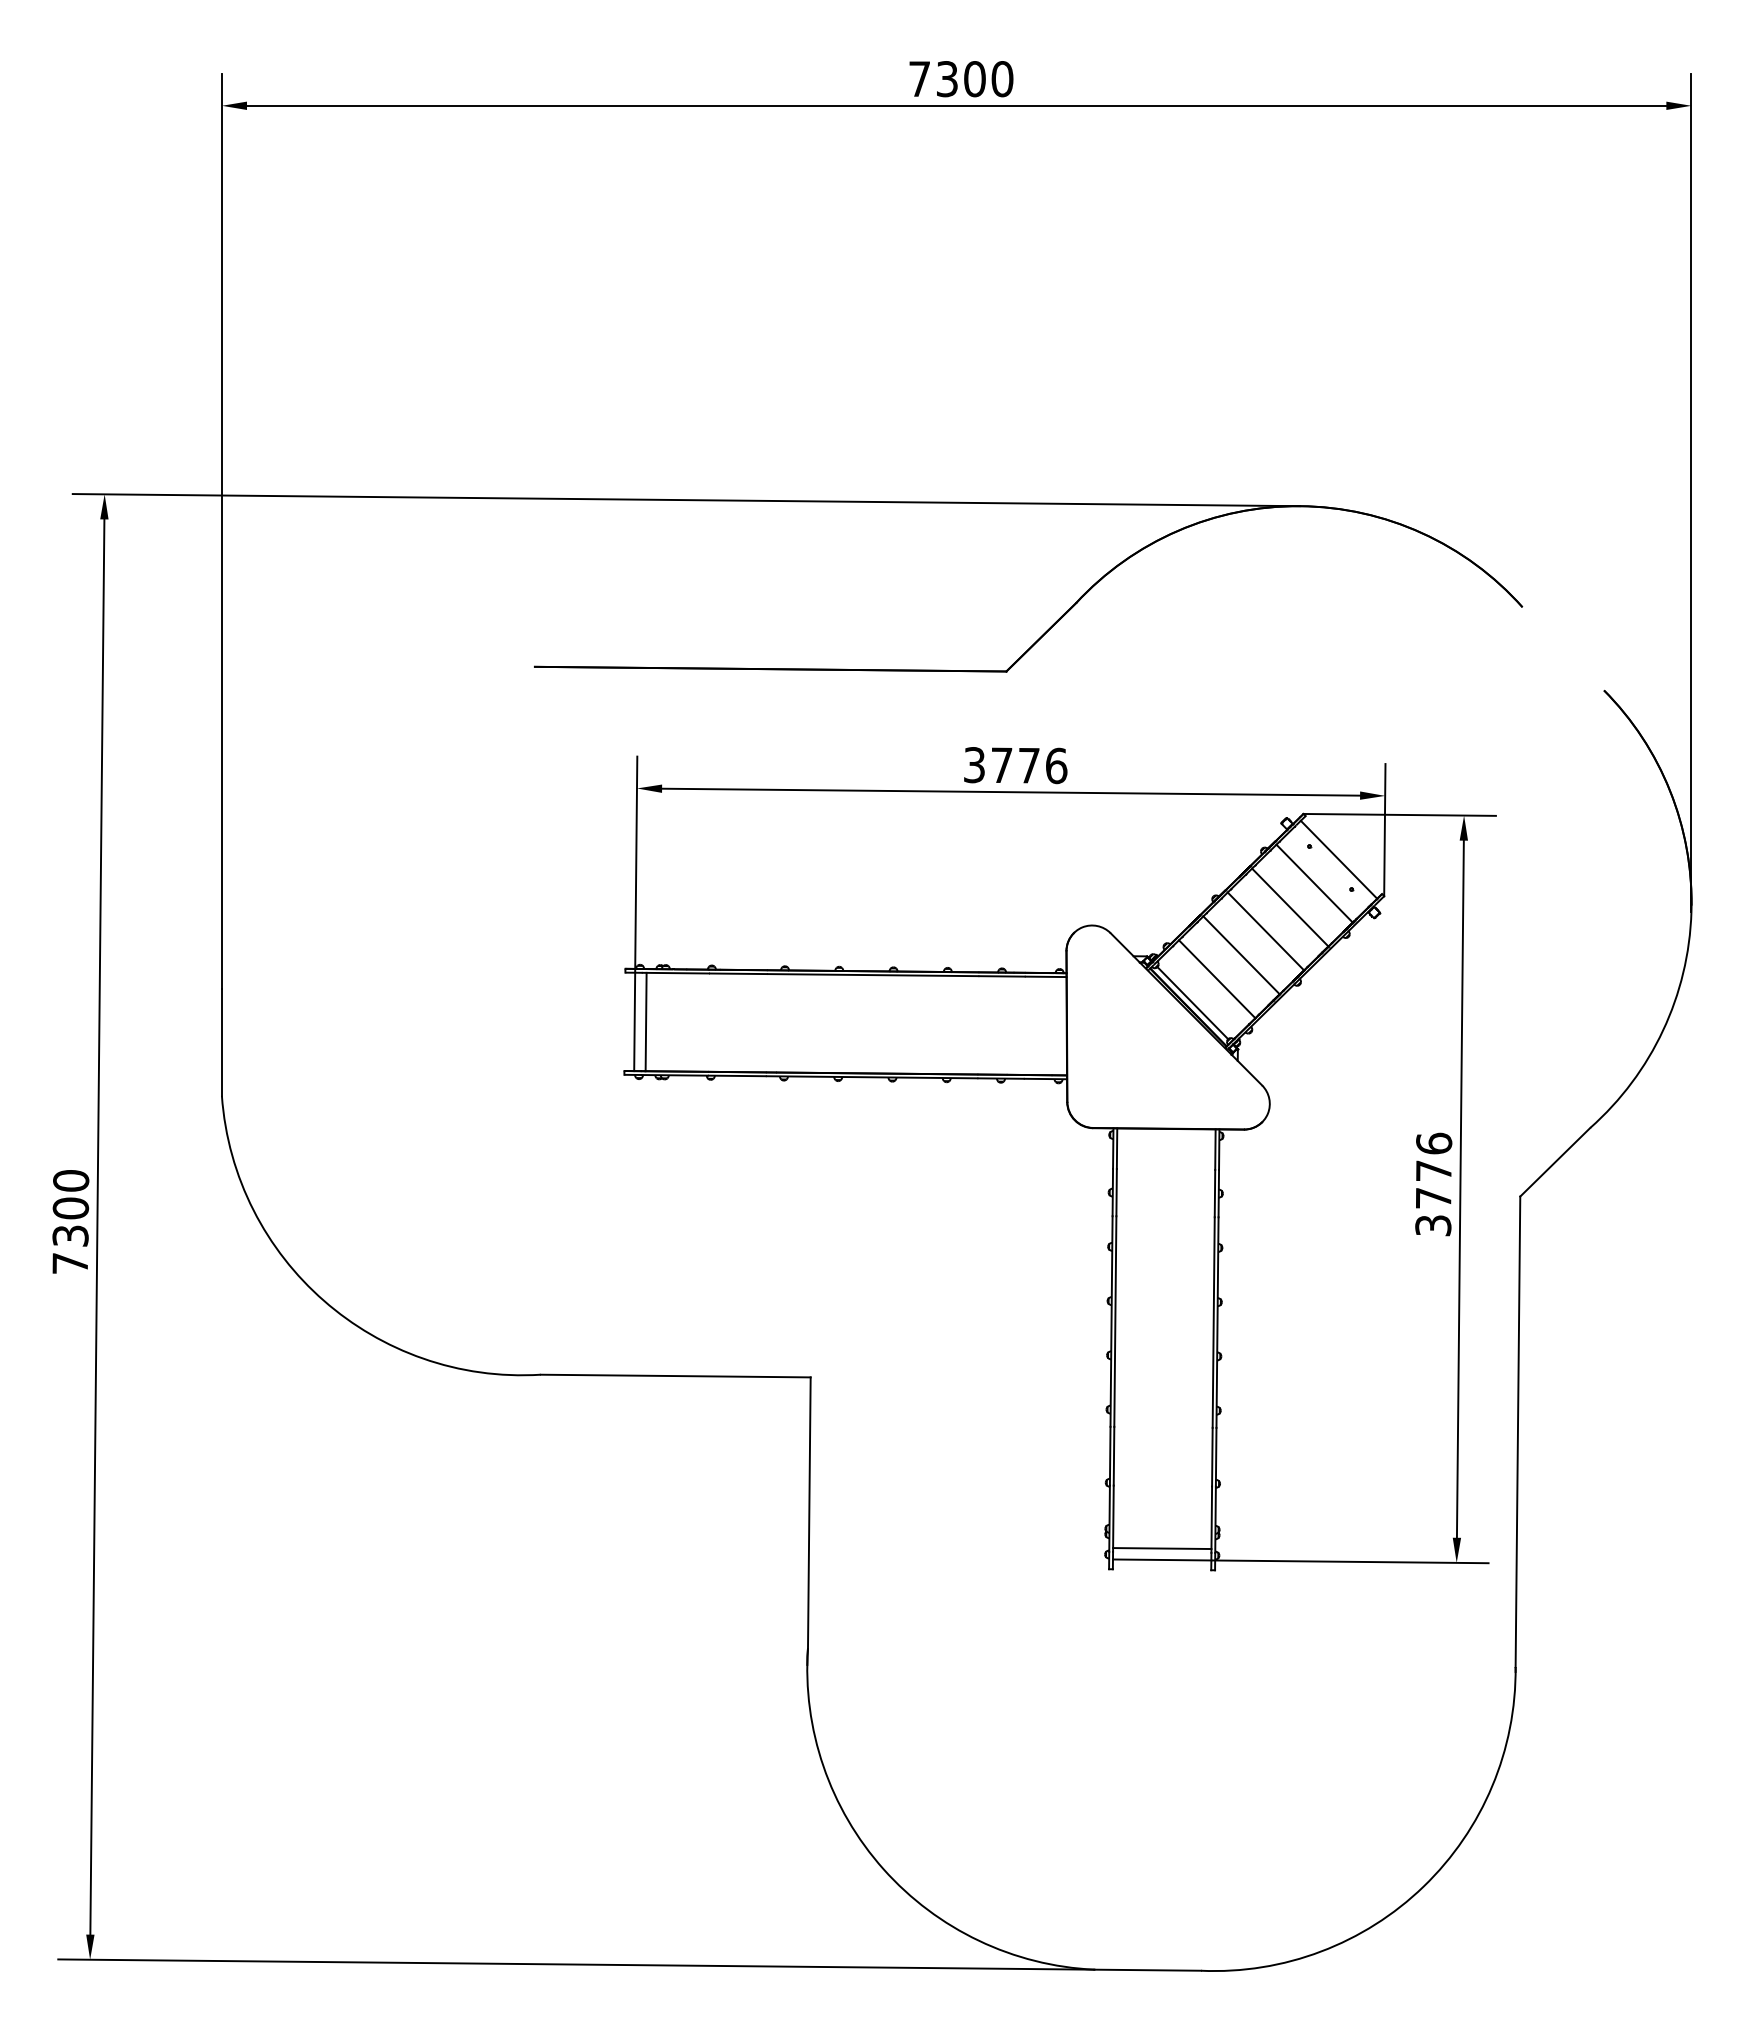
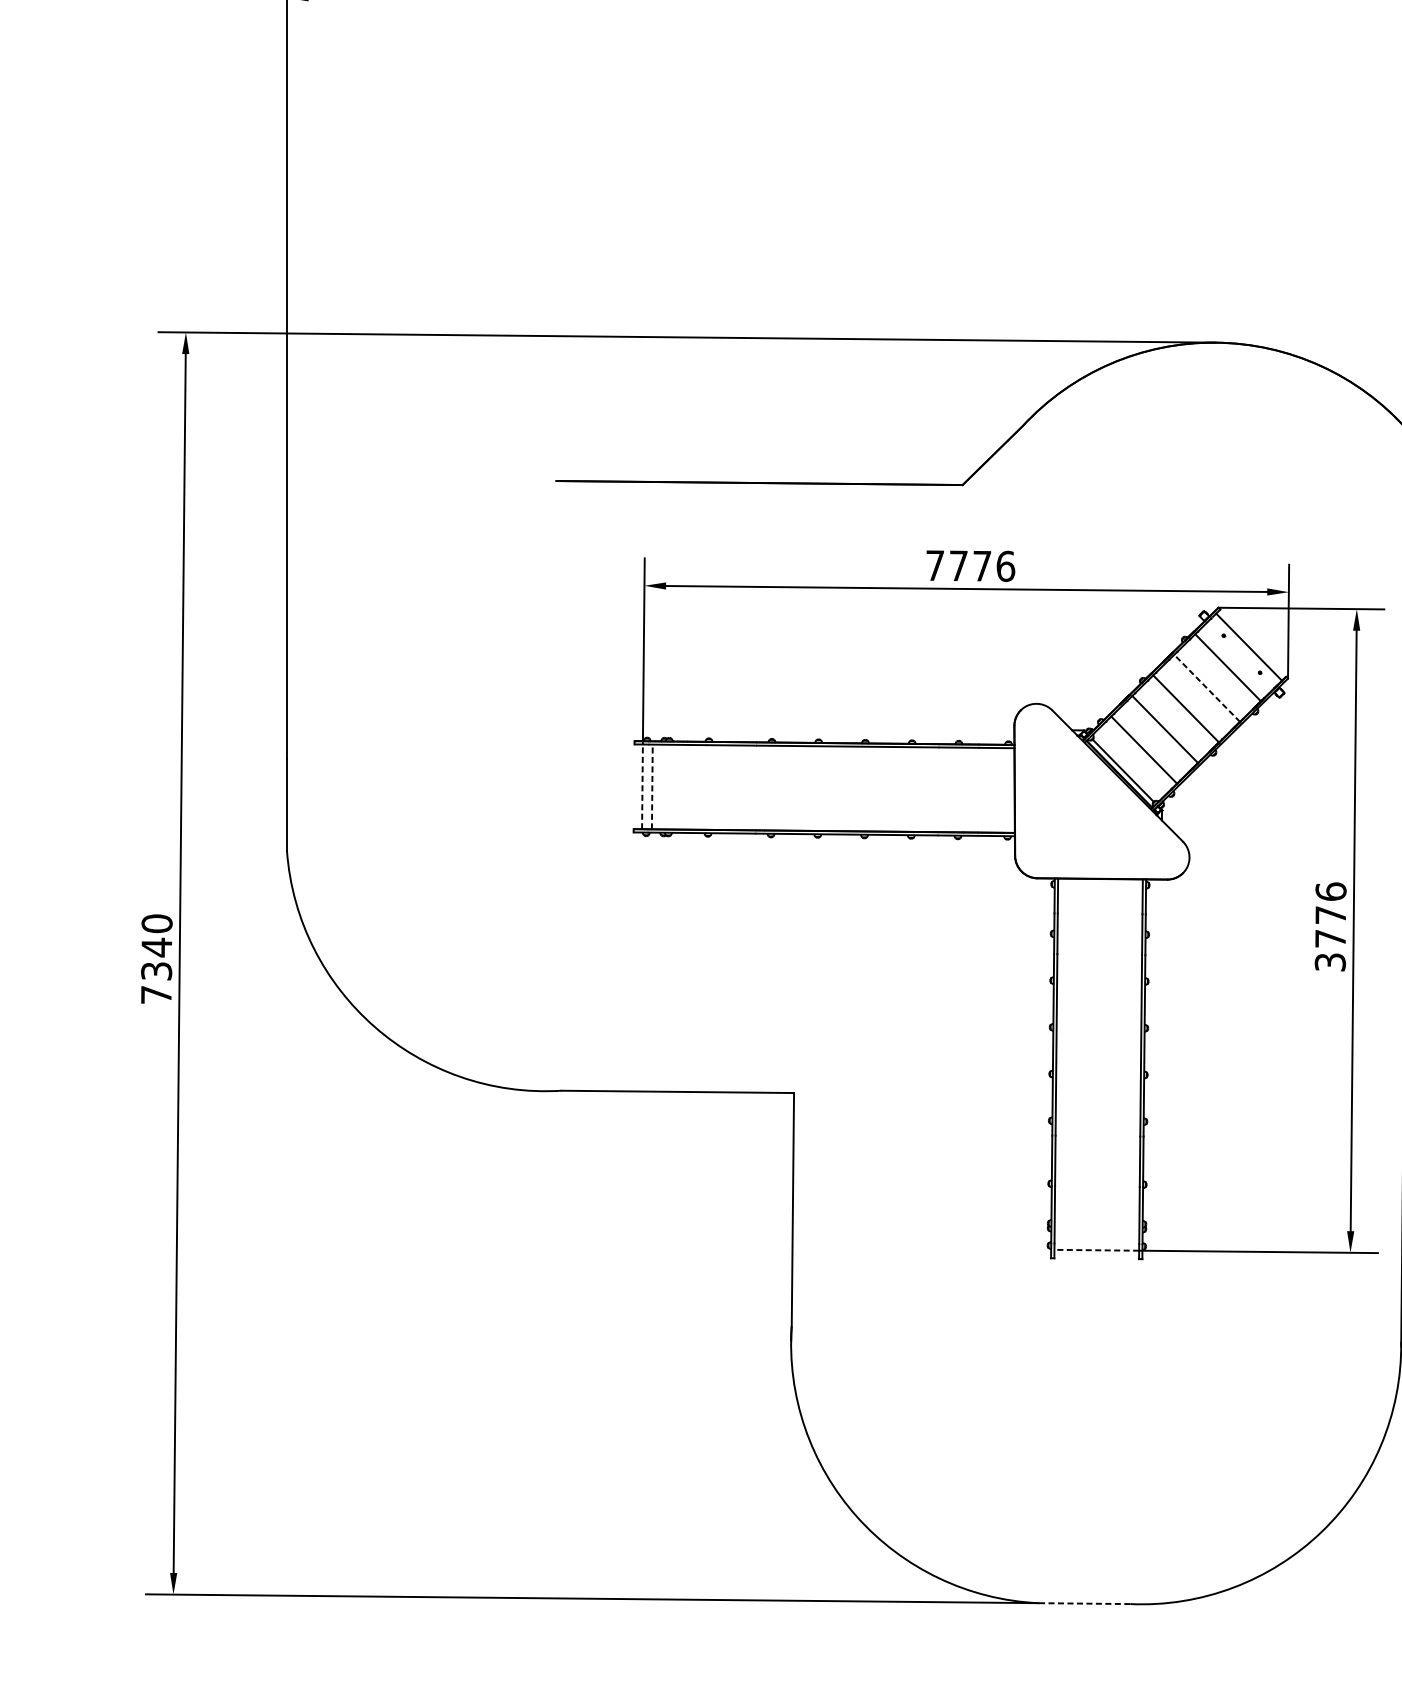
text: (974, 765) -> (935, 566), 3776 -> 7776
line: (1290, 907) -> (1207, 688), solid -> dashed
line: (634, 1021) -> (642, 786), solid -> dashed
line: (646, 1021) -> (652, 786), solid -> dashed
text: (70, 1208) -> (156, 947), 7300 -> 7340
line: (1162, 1548) -> (1097, 1240), removed
line: (1161, 1559) -> (1096, 1249), solid -> dashed
line: (1147, 1970) -> (1084, 1603), solid -> dashed

